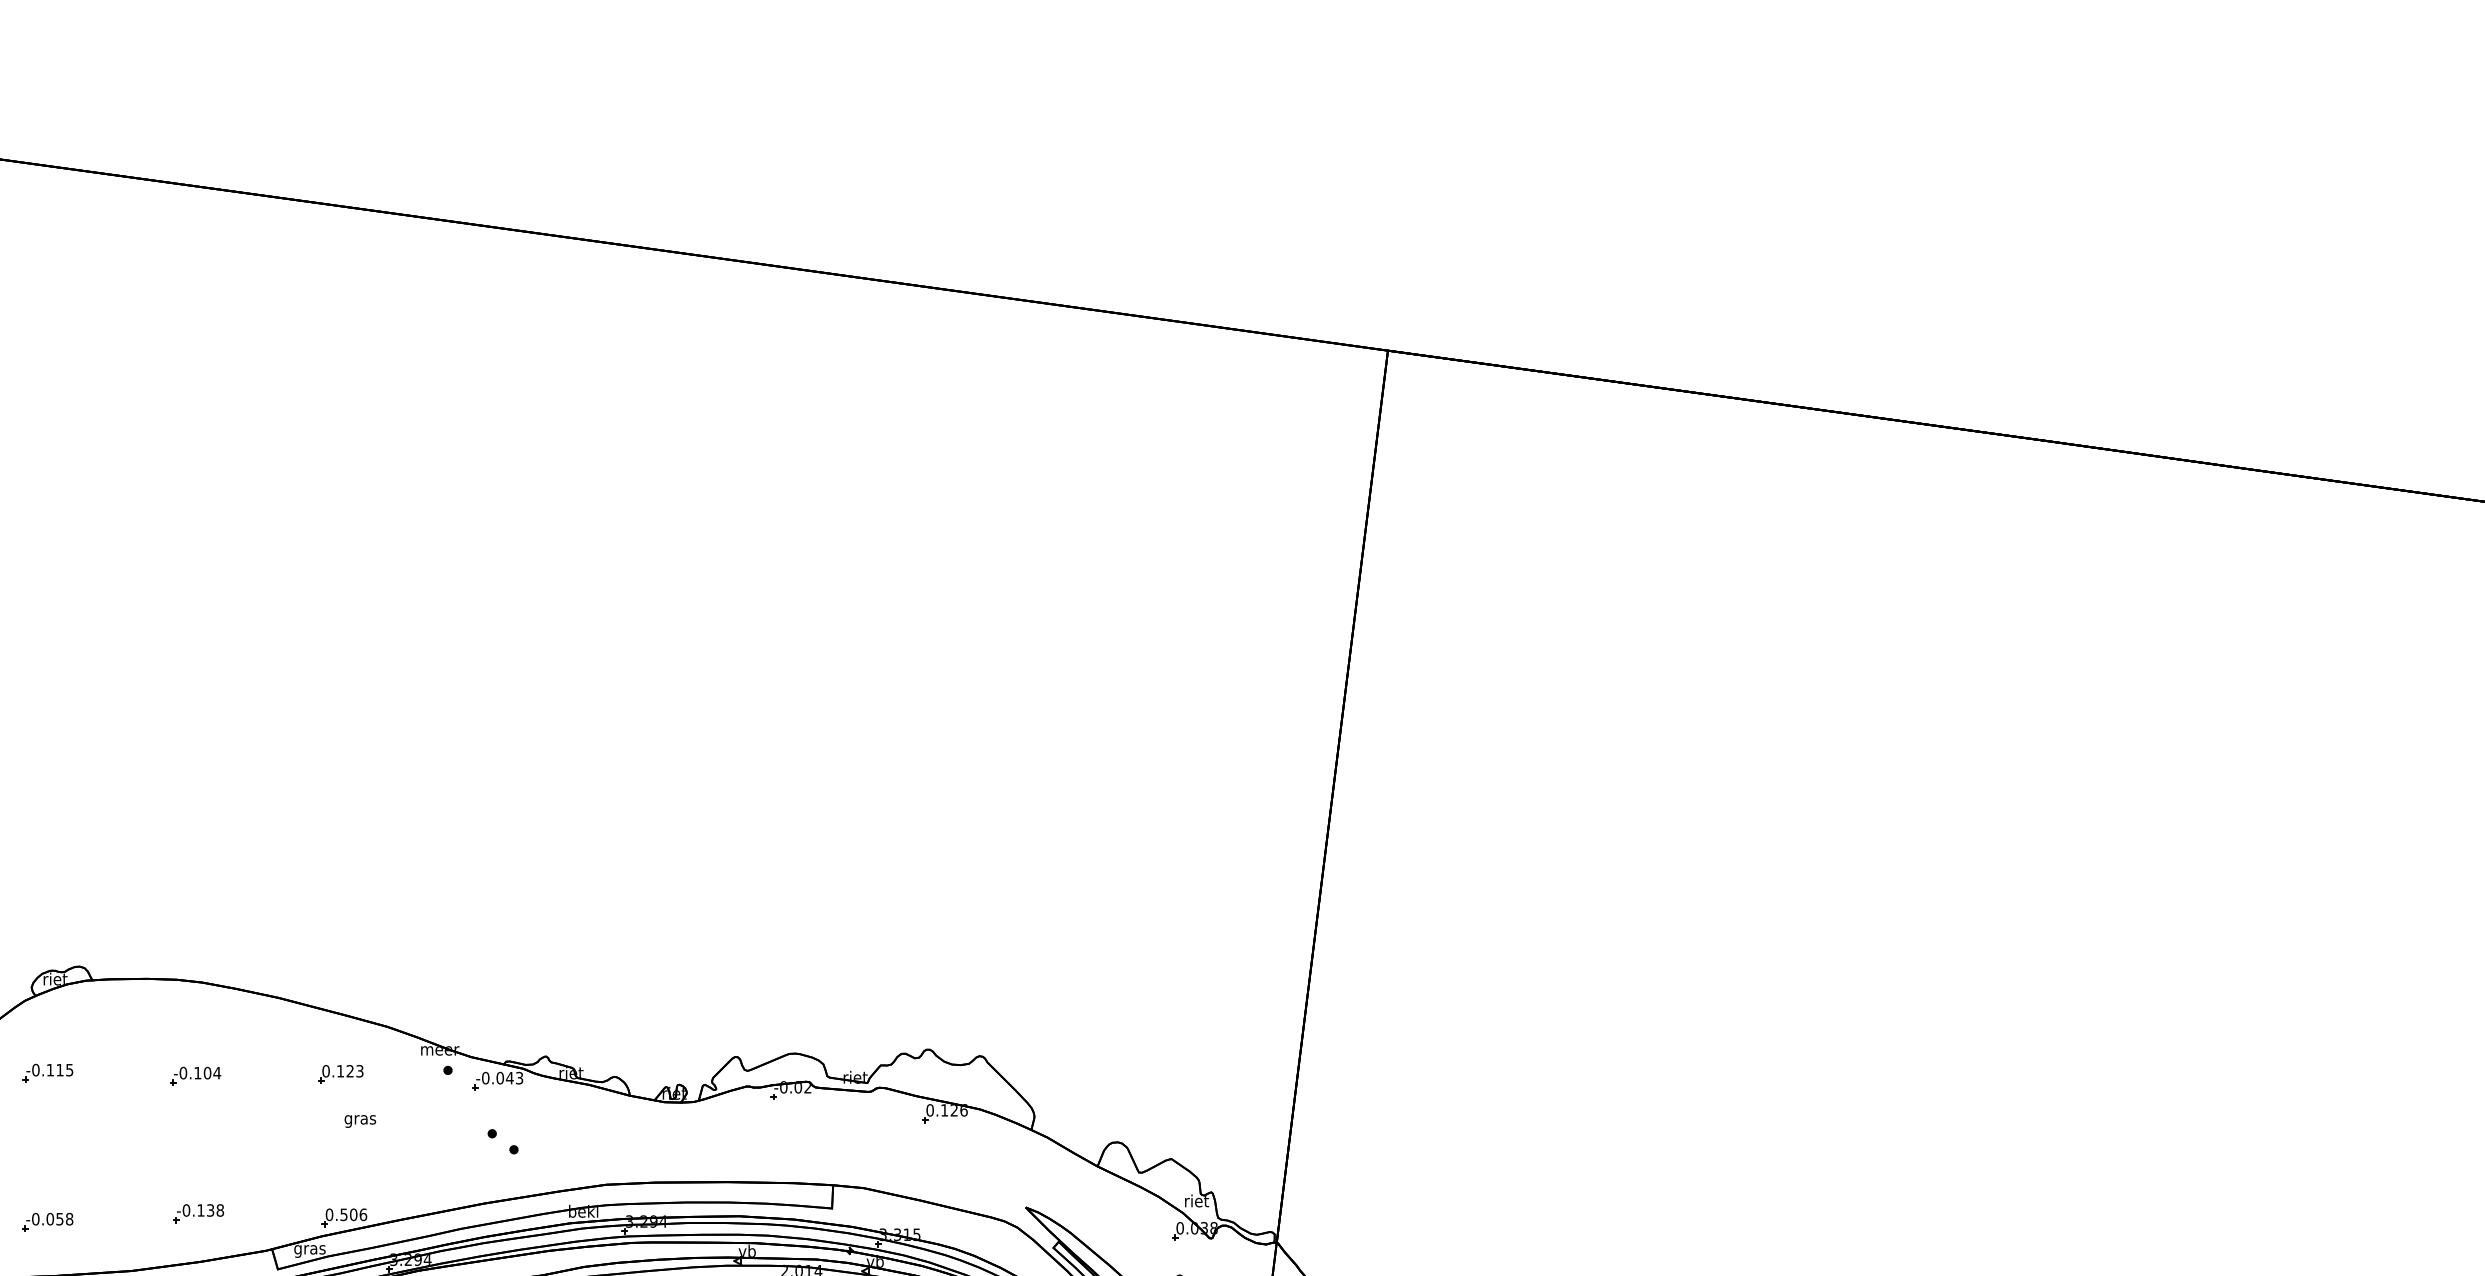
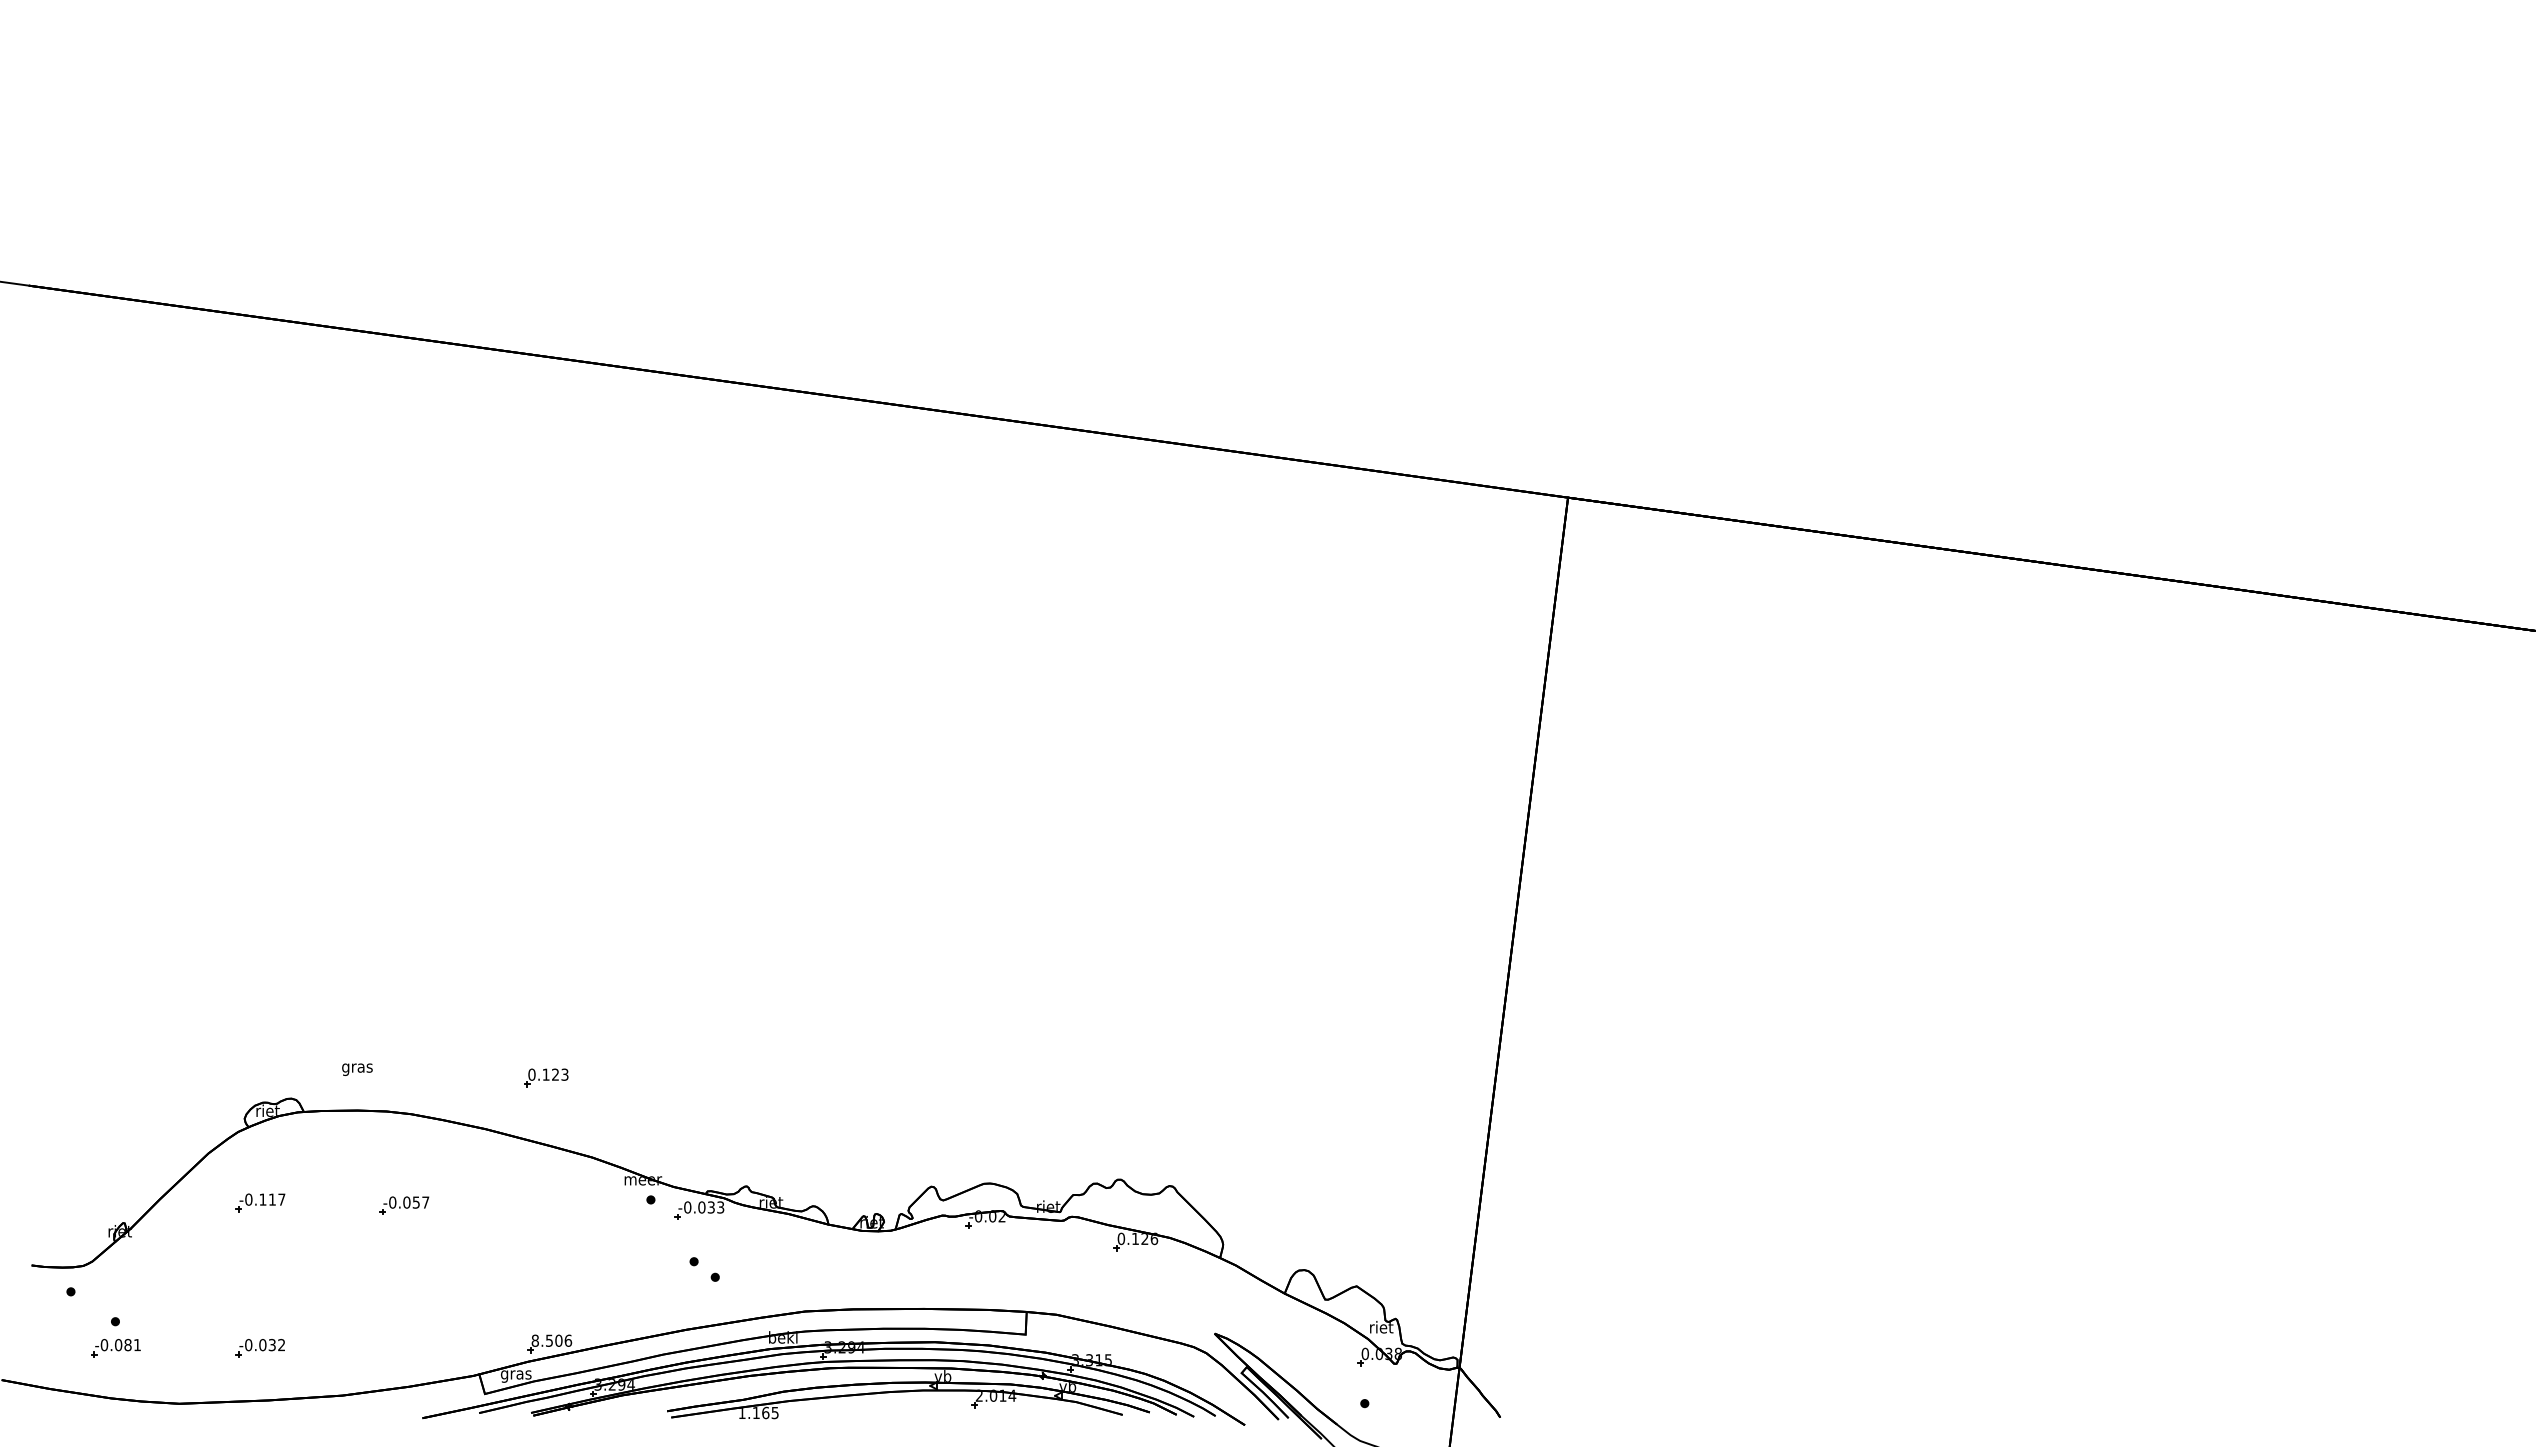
text: (69, 1069) -> (281, 1199), -0.115 -> -0.117
text: (207, 1073) -> (416, 1202), -0.104 -> -0.057
part: (340, 1074) -> (546, 1077), moved
text: (510, 1078) -> (711, 1207), -0.043 -> -0.033
text: (360, 1121) -> (357, 1069), moved
part: (198, 1213) -> (407, 1339), removed
text: (328, 1214) -> (534, 1340), 0.506 -> 8.506
text: (65, 1219) -> (277, 1345), -0.058 -> -0.032

